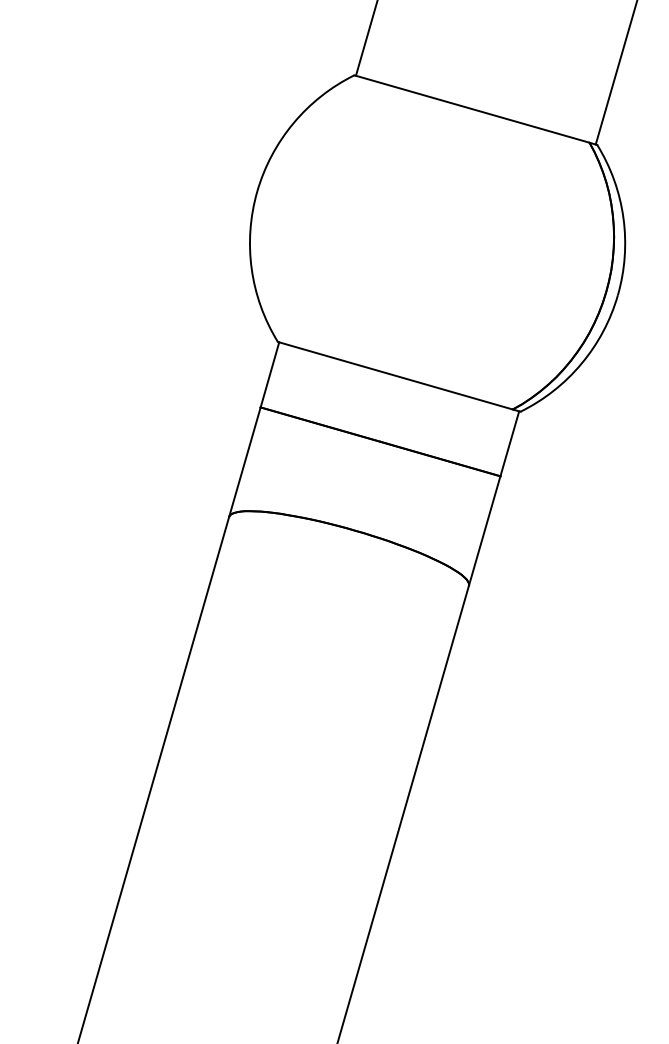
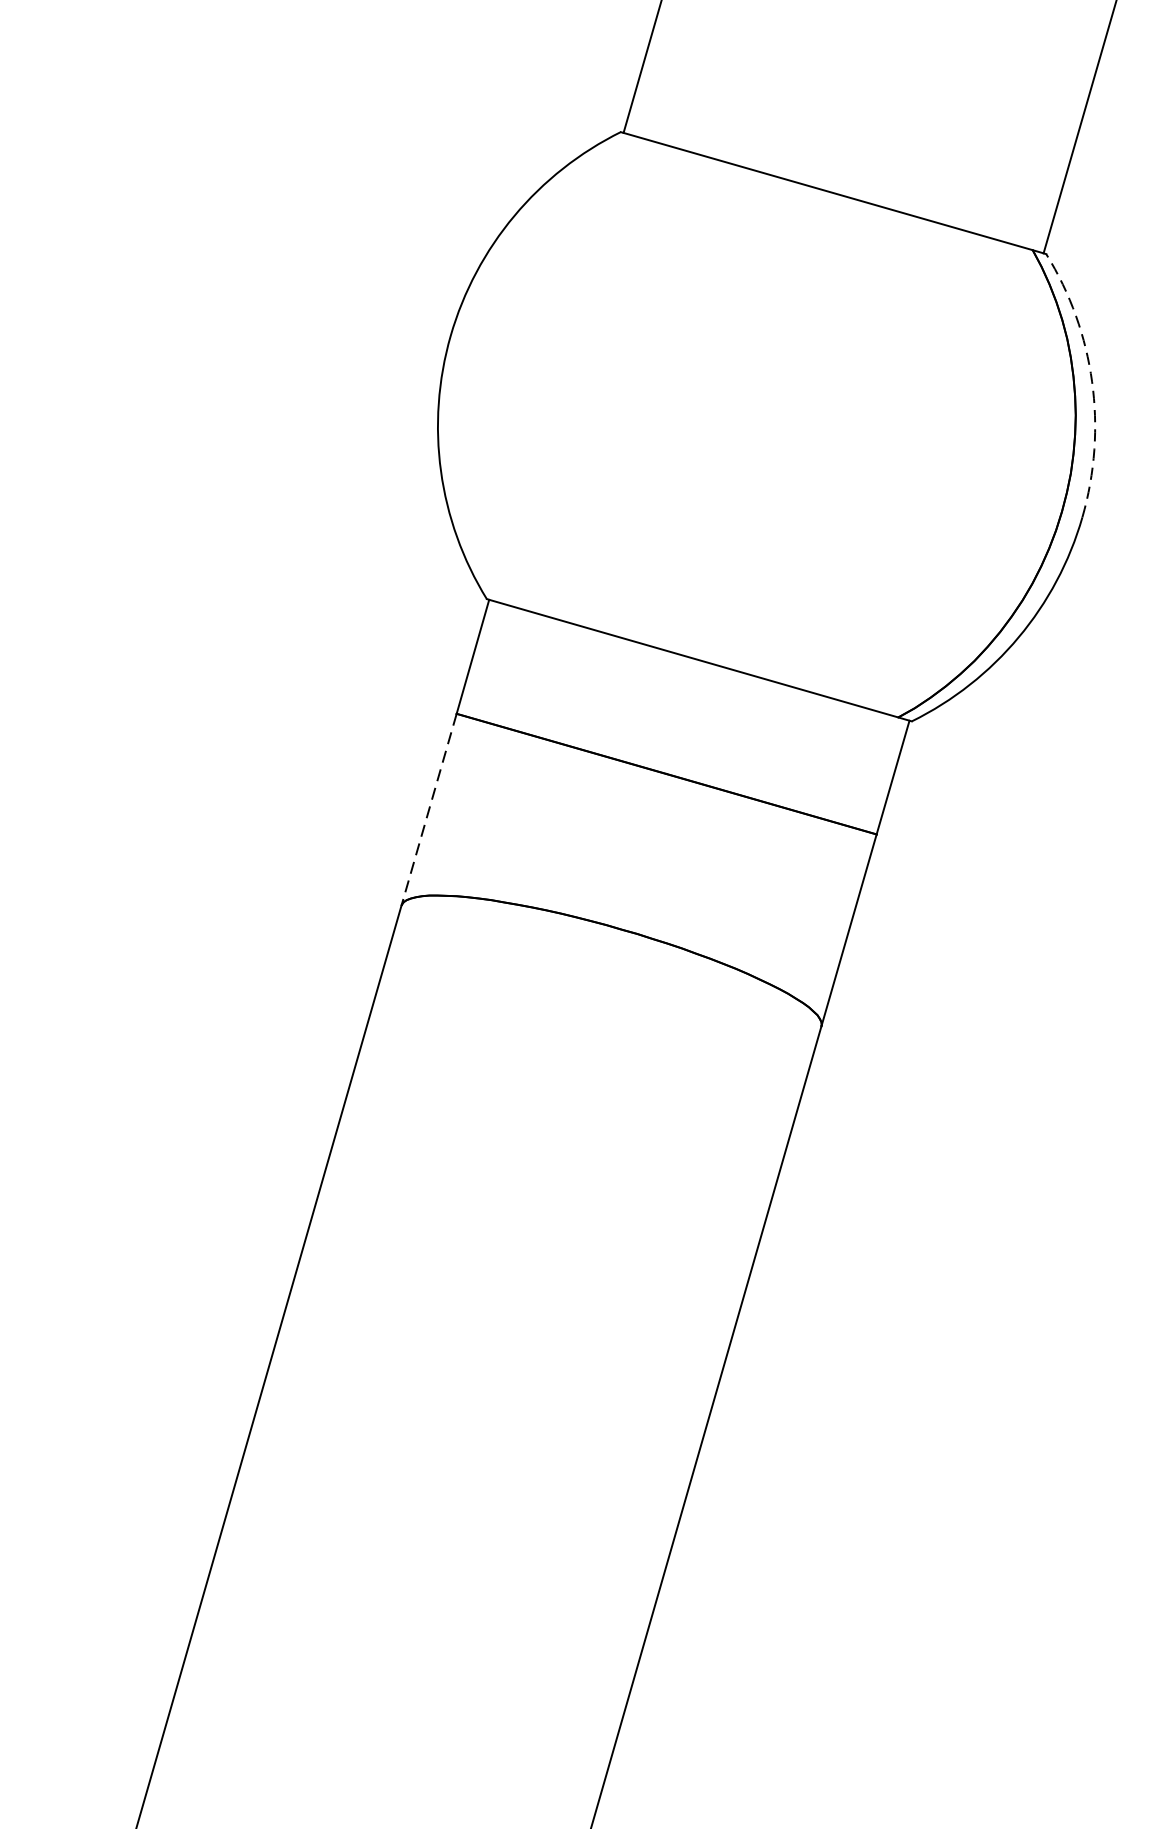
arc: (623, 217) -> (1092, 381), solid -> dashed
line: (244, 462) -> (428, 810), solid -> dashed

